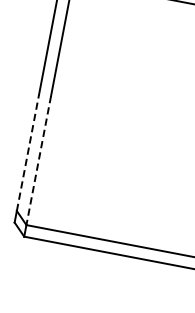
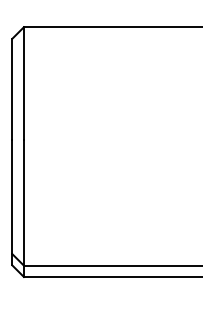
line: (28, 153) -> (12, 197), dashed -> solid
line: (38, 161) -> (23, 203), dashed -> solid

